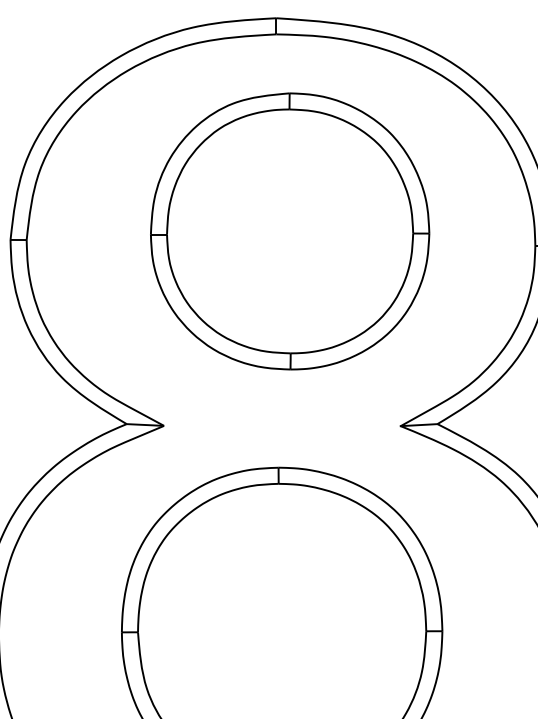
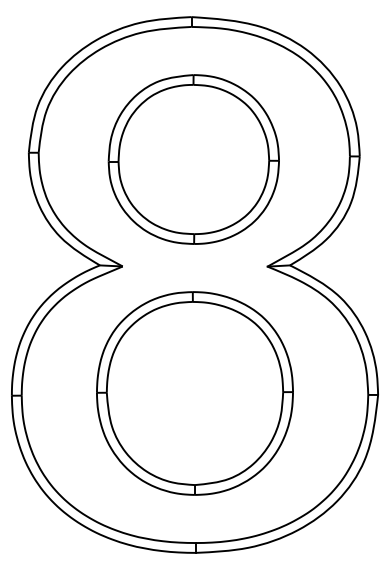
part: (289, 231) -> (193, 159), moved

